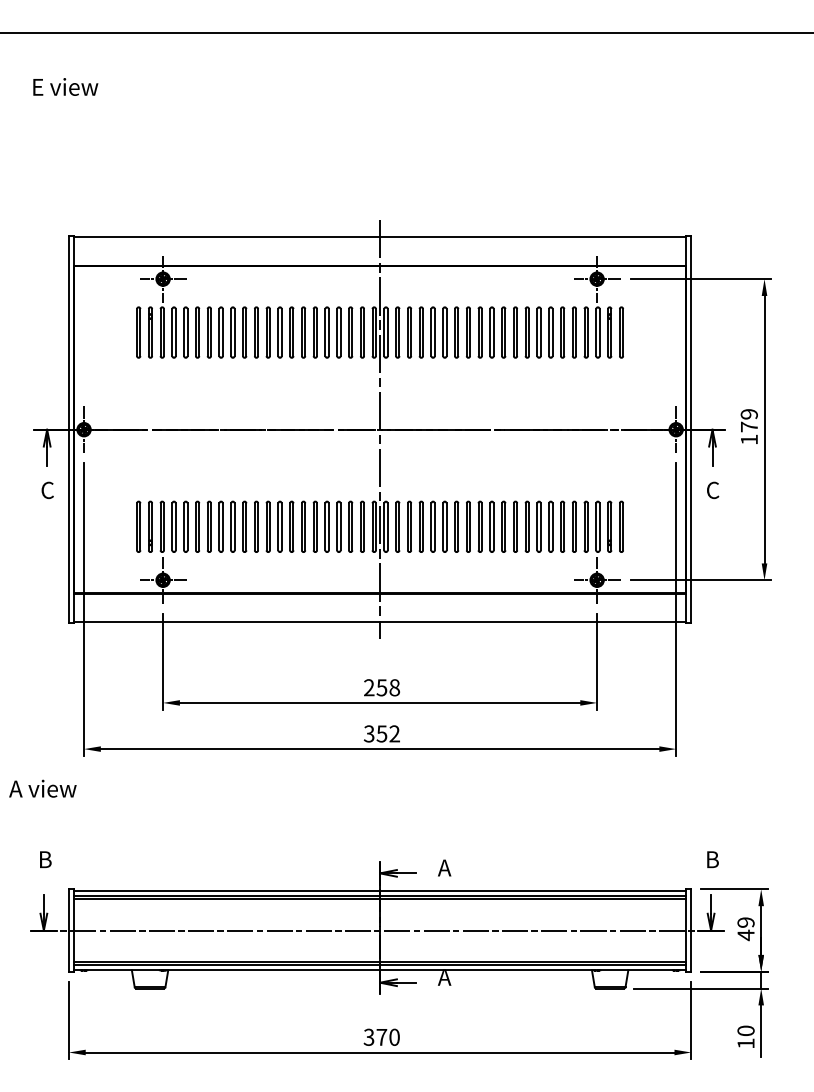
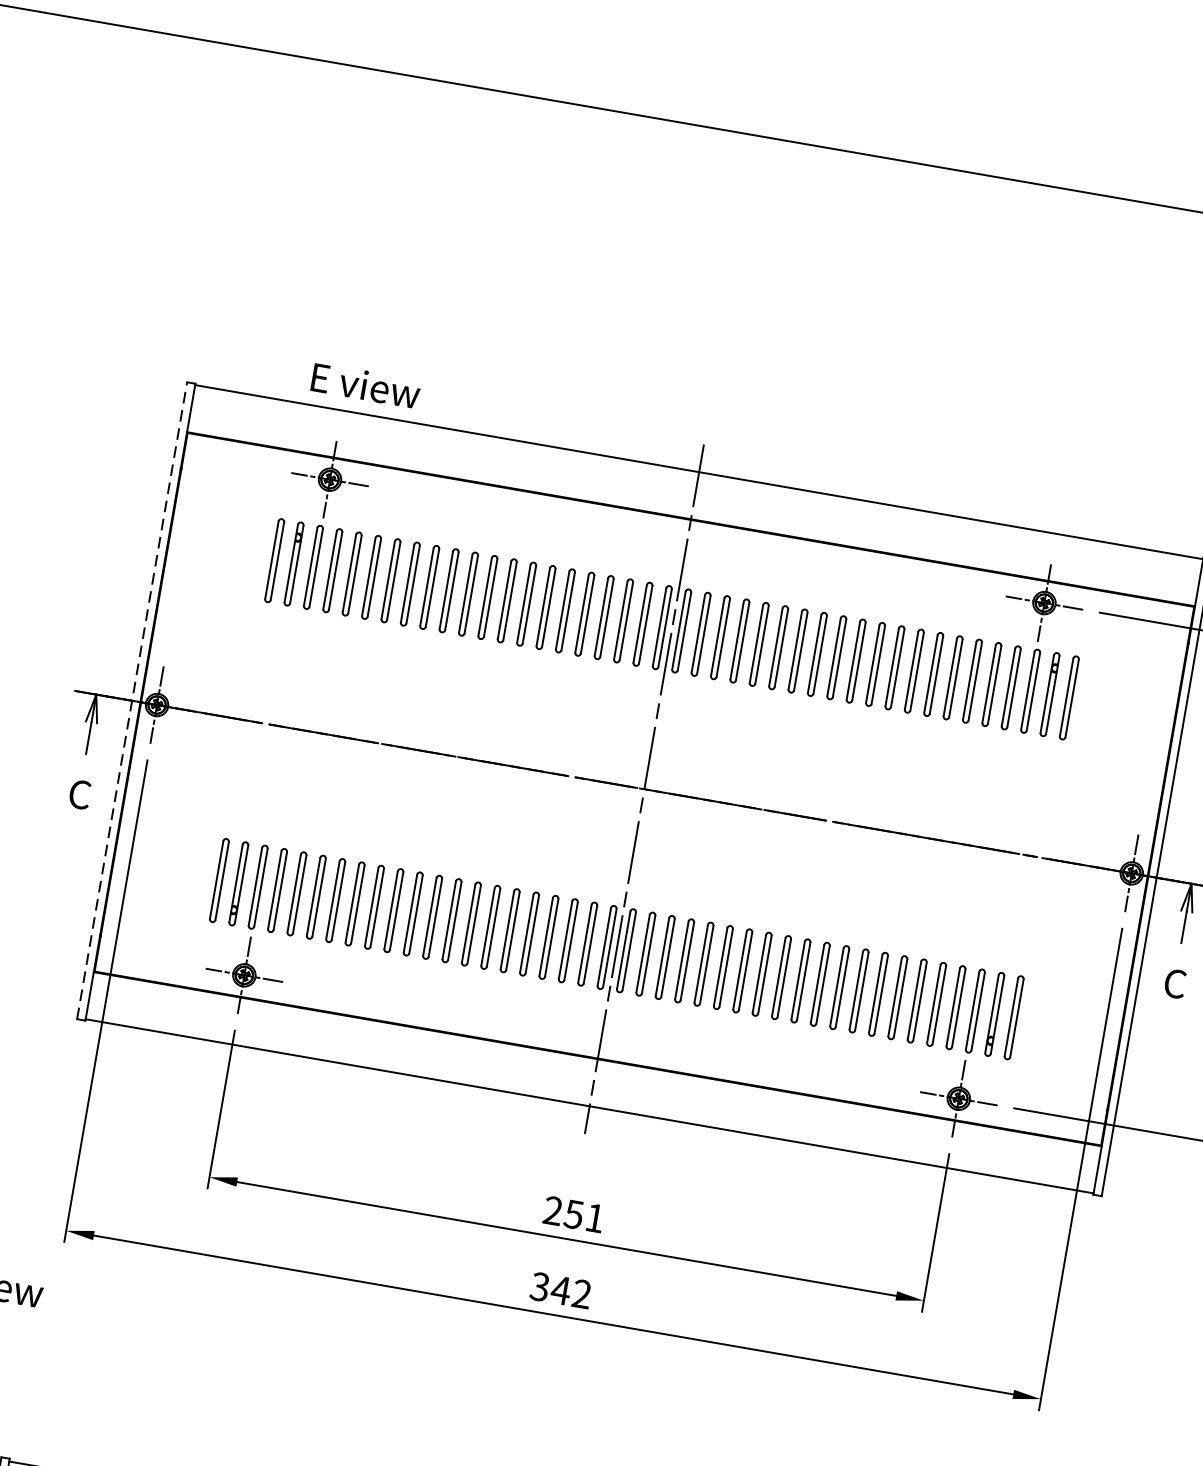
text: (65, 86) -> (365, 384), moved
line: (68, 429) -> (131, 700), solid -> dashed
text: (394, 687) -> (594, 1217), 258 -> 251
text: (381, 733) -> (560, 1289), 352 -> 342

